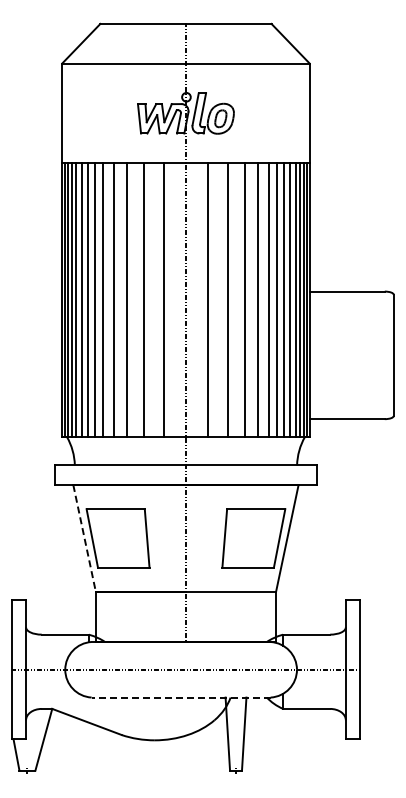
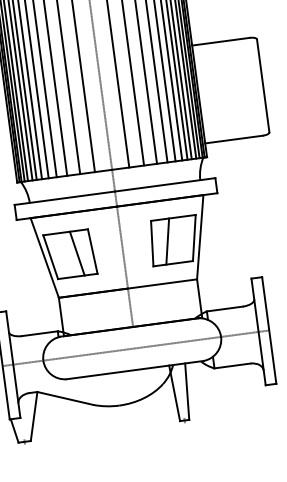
line: (84, 538) -> (44, 258), dashed -> solid
line: (126, 538) -> (76, 253), added
line: (244, 538) -> (167, 241), added
line: (181, 697) -> (135, 370), dashed -> solid

